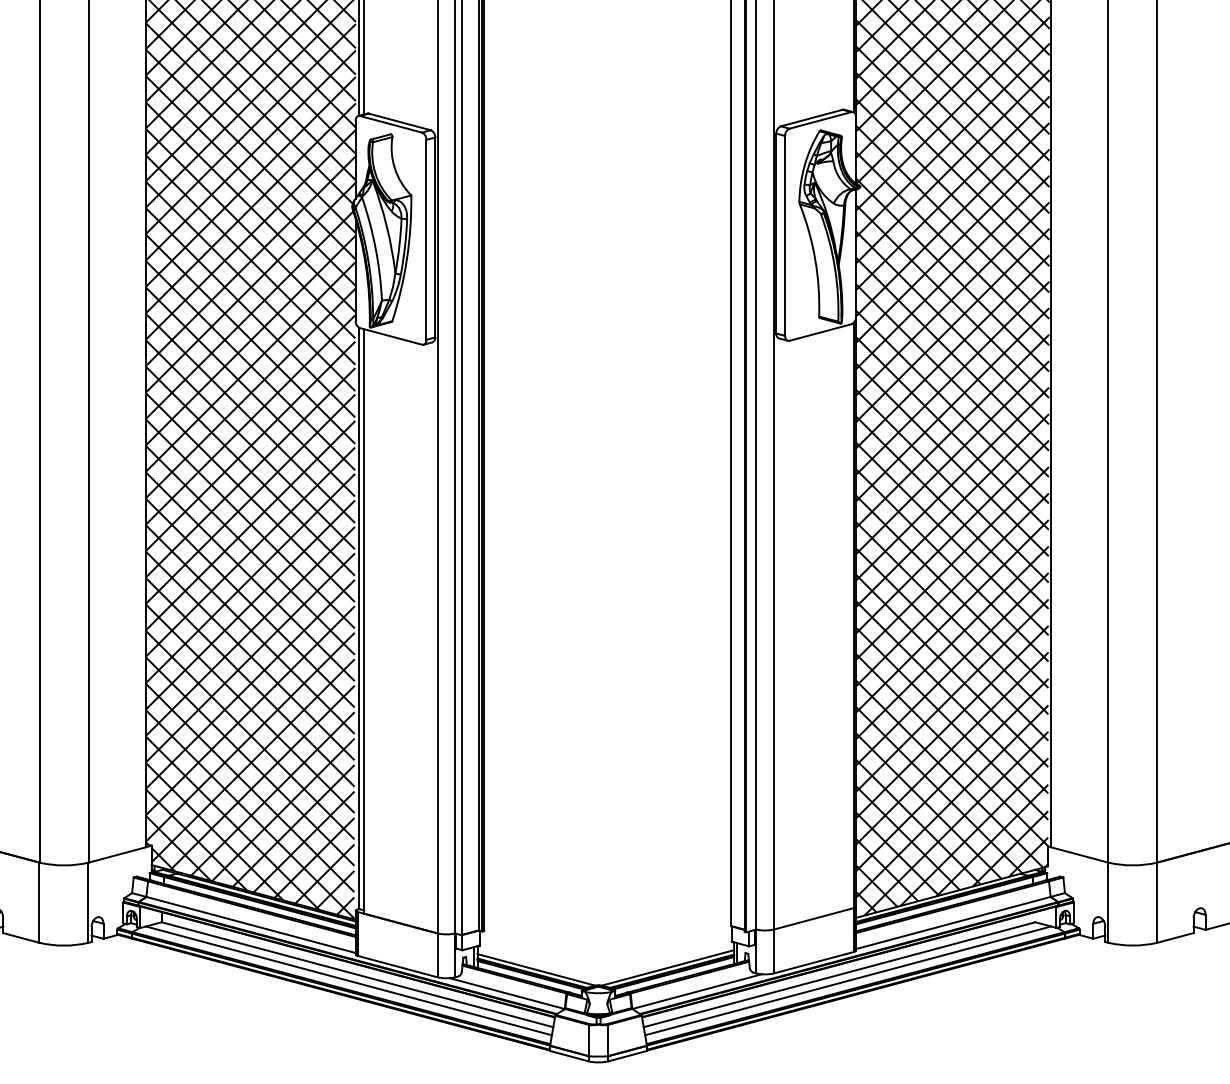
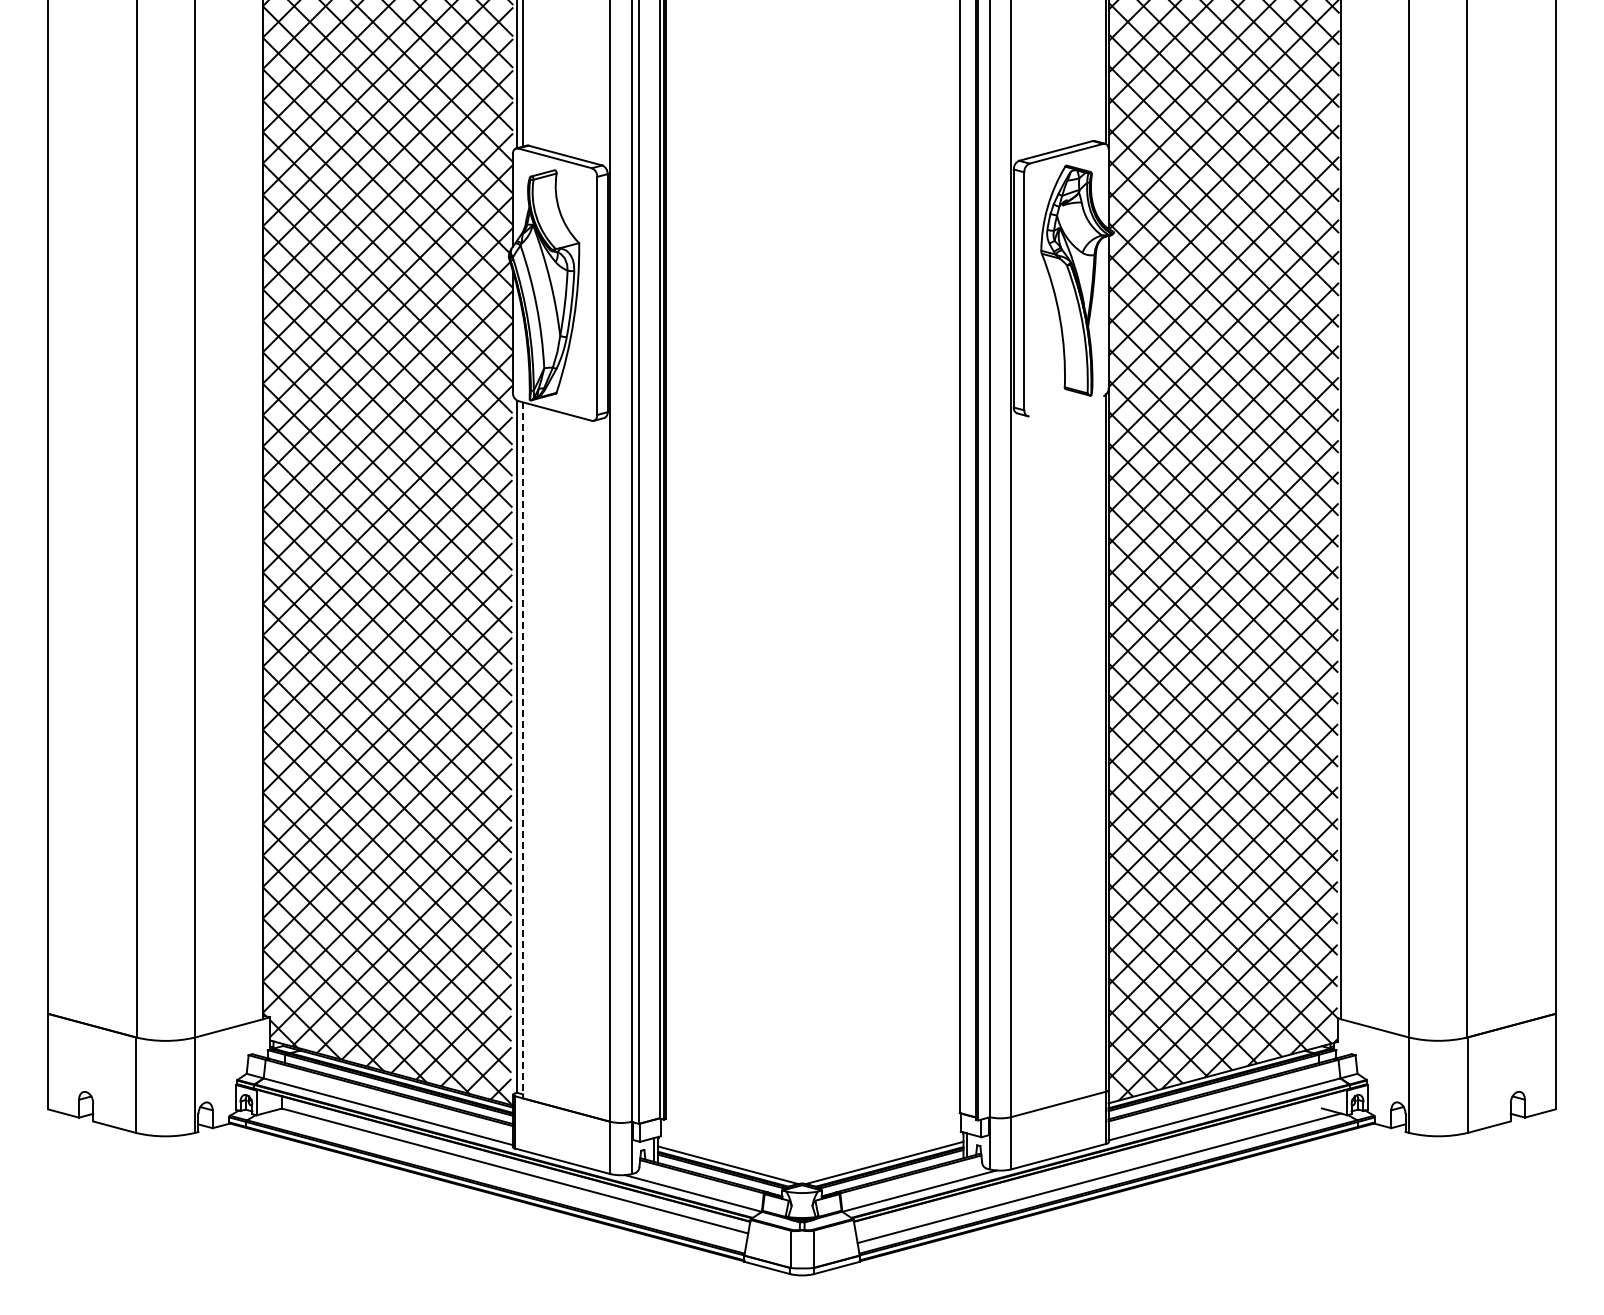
line: (820, 332) -> (1066, 406), removed
line: (364, 621) -> (523, 750), solid -> dashed
line: (839, 974) -> (1088, 1170), removed
line: (348, 981) -> (504, 1178), removed

